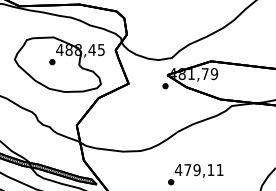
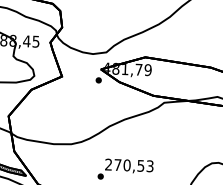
text: (198, 170) -> (128, 165), 479,11 -> 270,53

